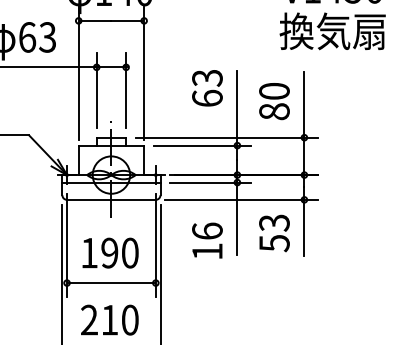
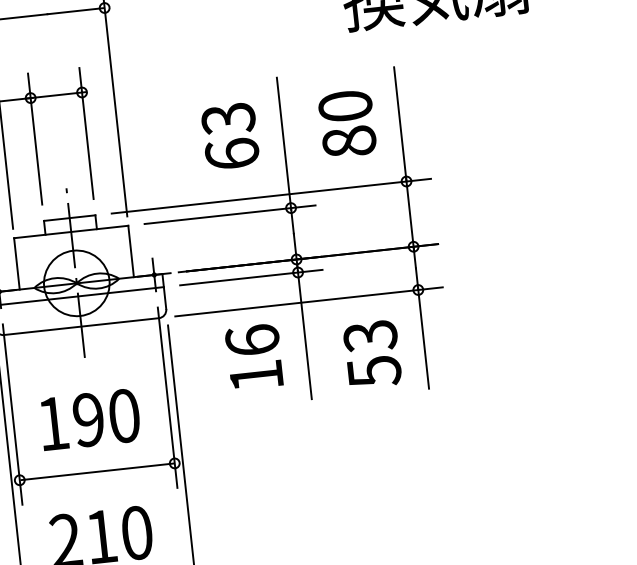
text: (207, 88) -> (230, 136), moved
text: (207, 240) -> (254, 356), moved

